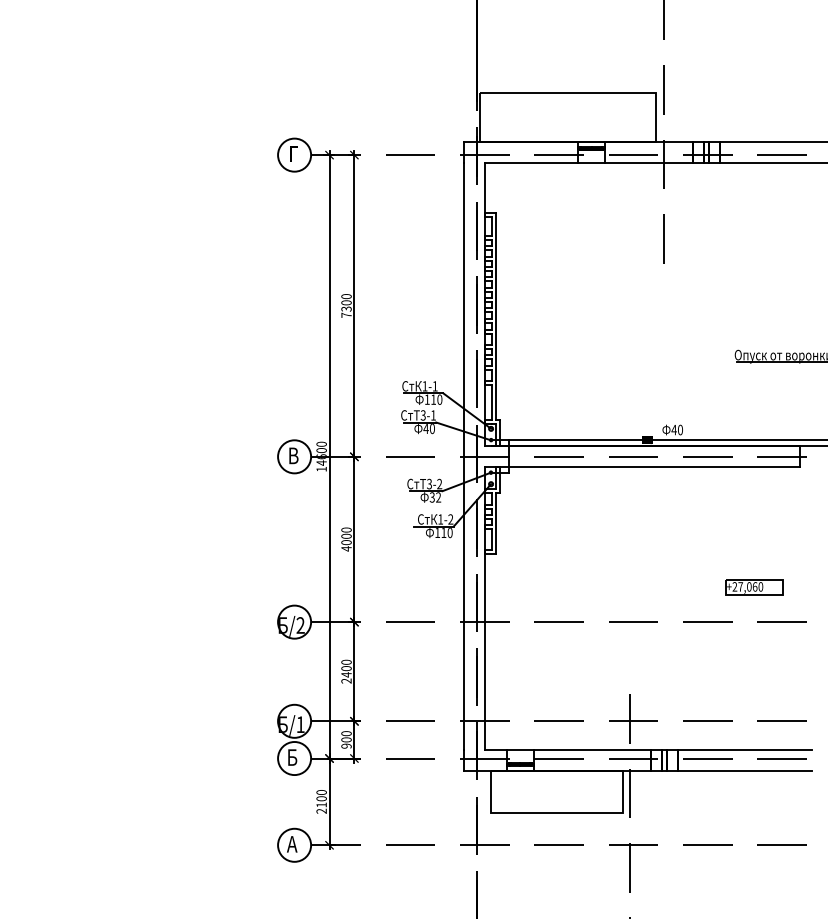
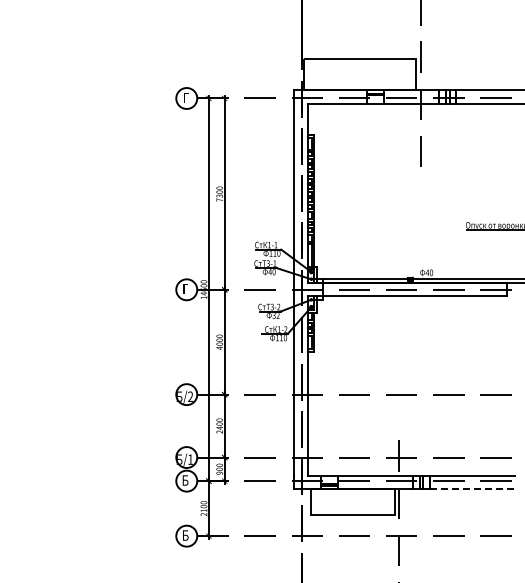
text: (294, 456) -> (186, 289), В -> Г
part: (754, 587) -> (478, 372), removed
line: (745, 771) -> (472, 489), solid -> dashed
text: (292, 844) -> (185, 535), А -> Б

